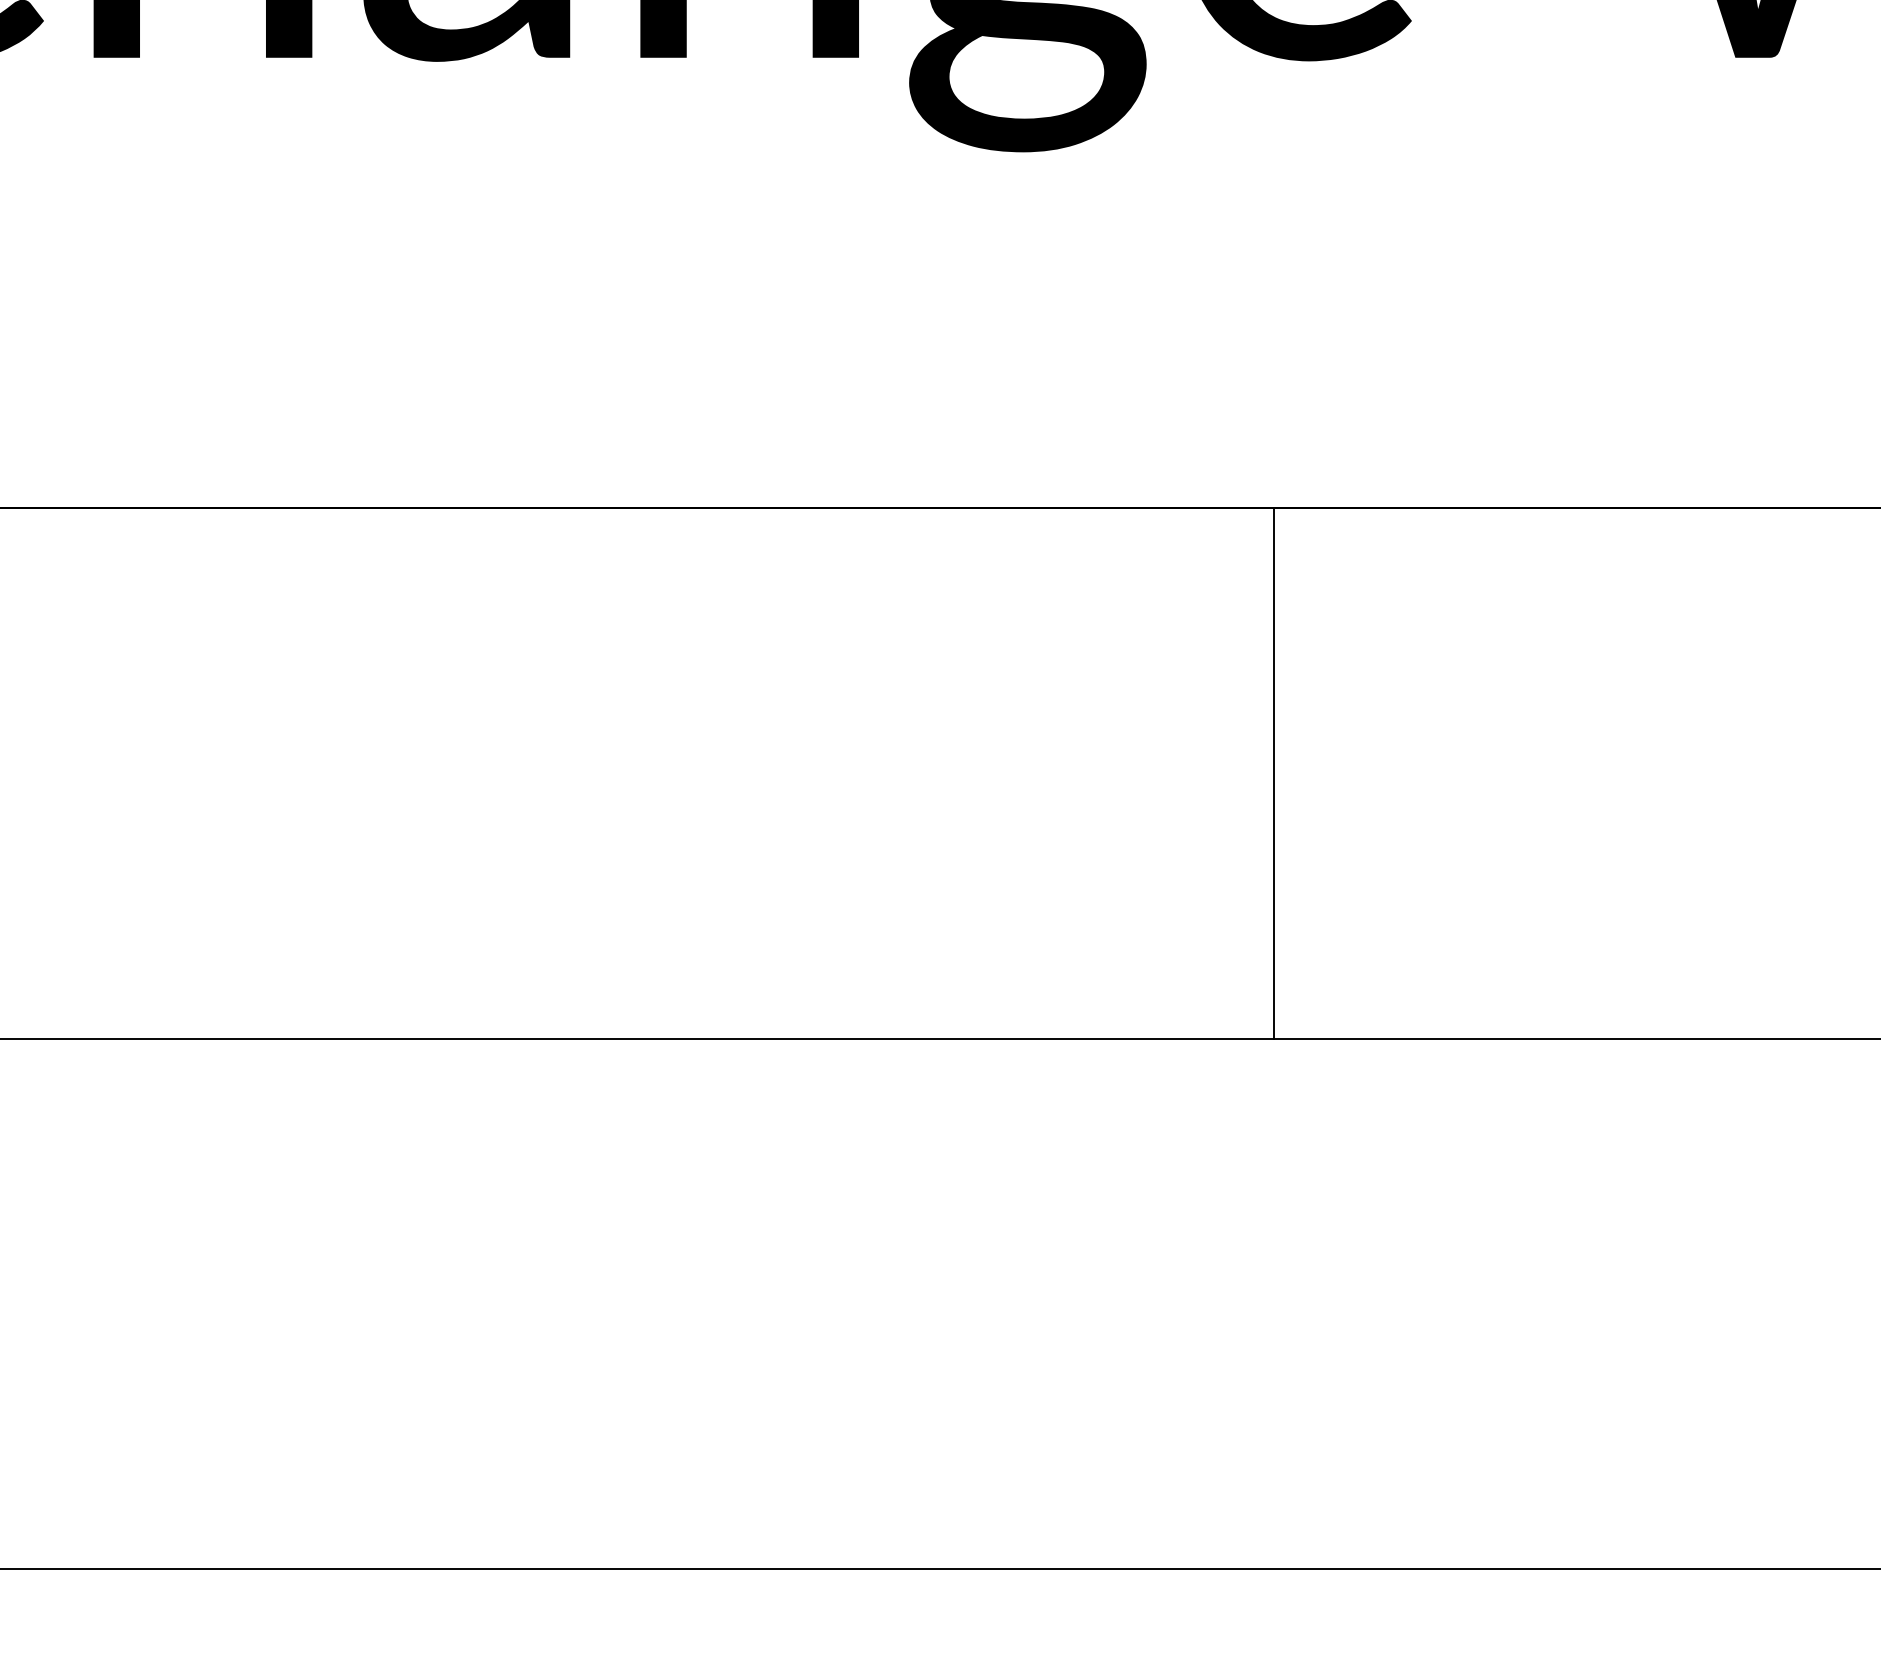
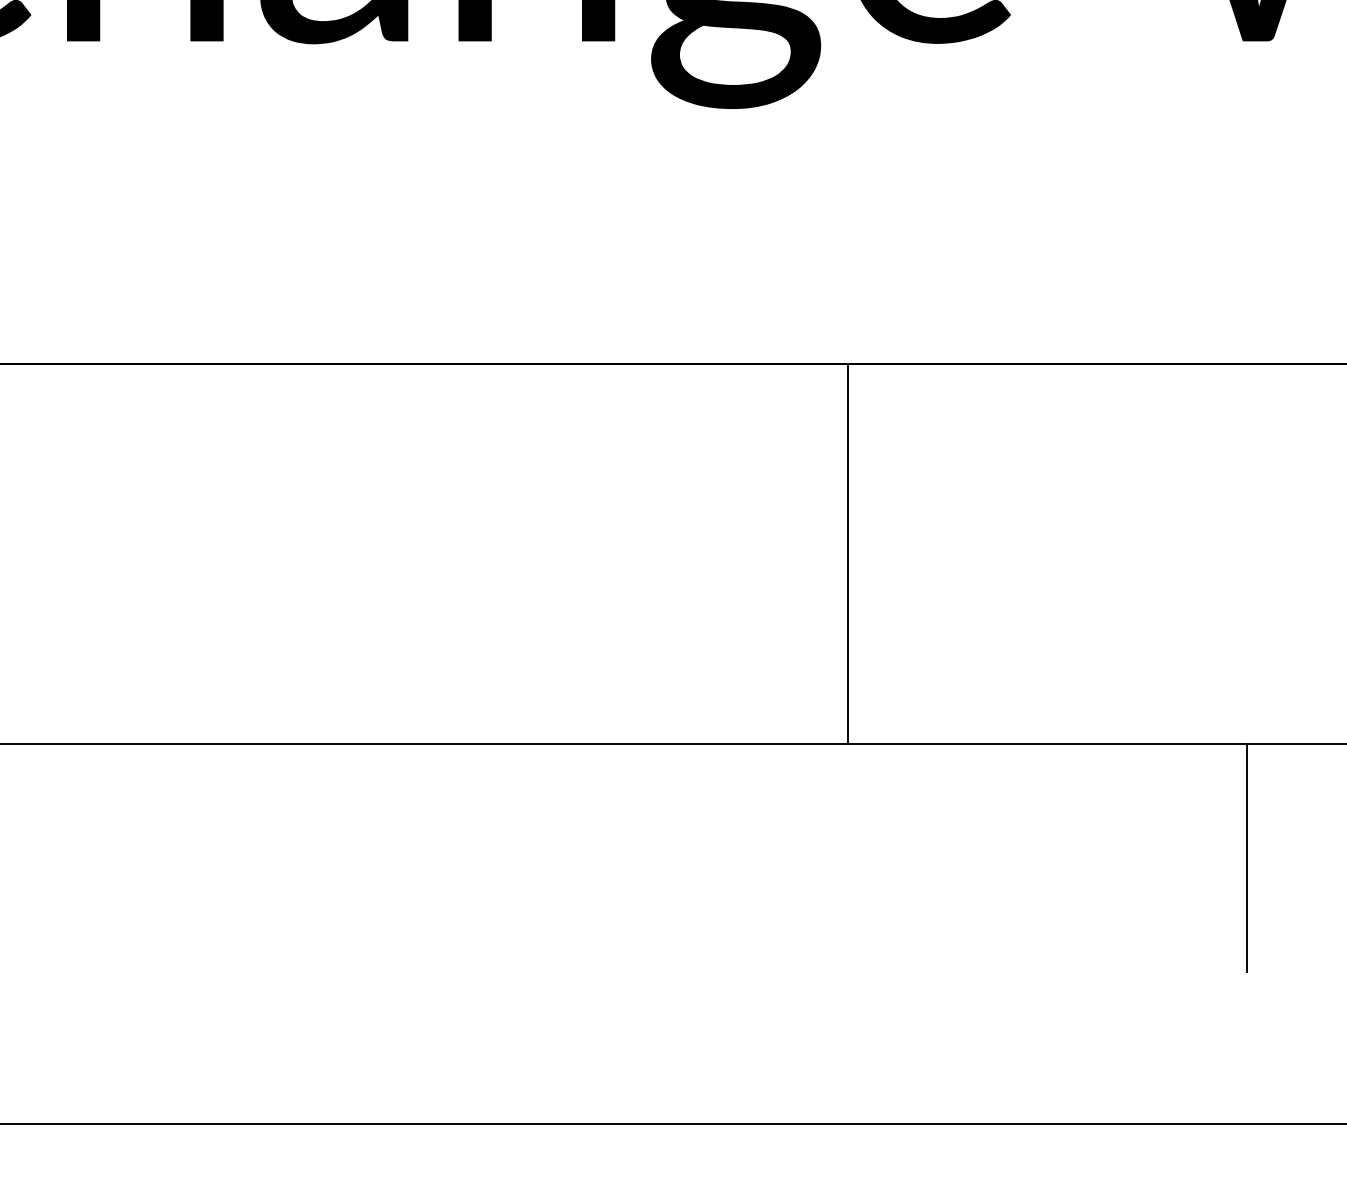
line: (1273, 773) -> (848, 553), moved
line: (1741, 1197) -> (1247, 857), added

